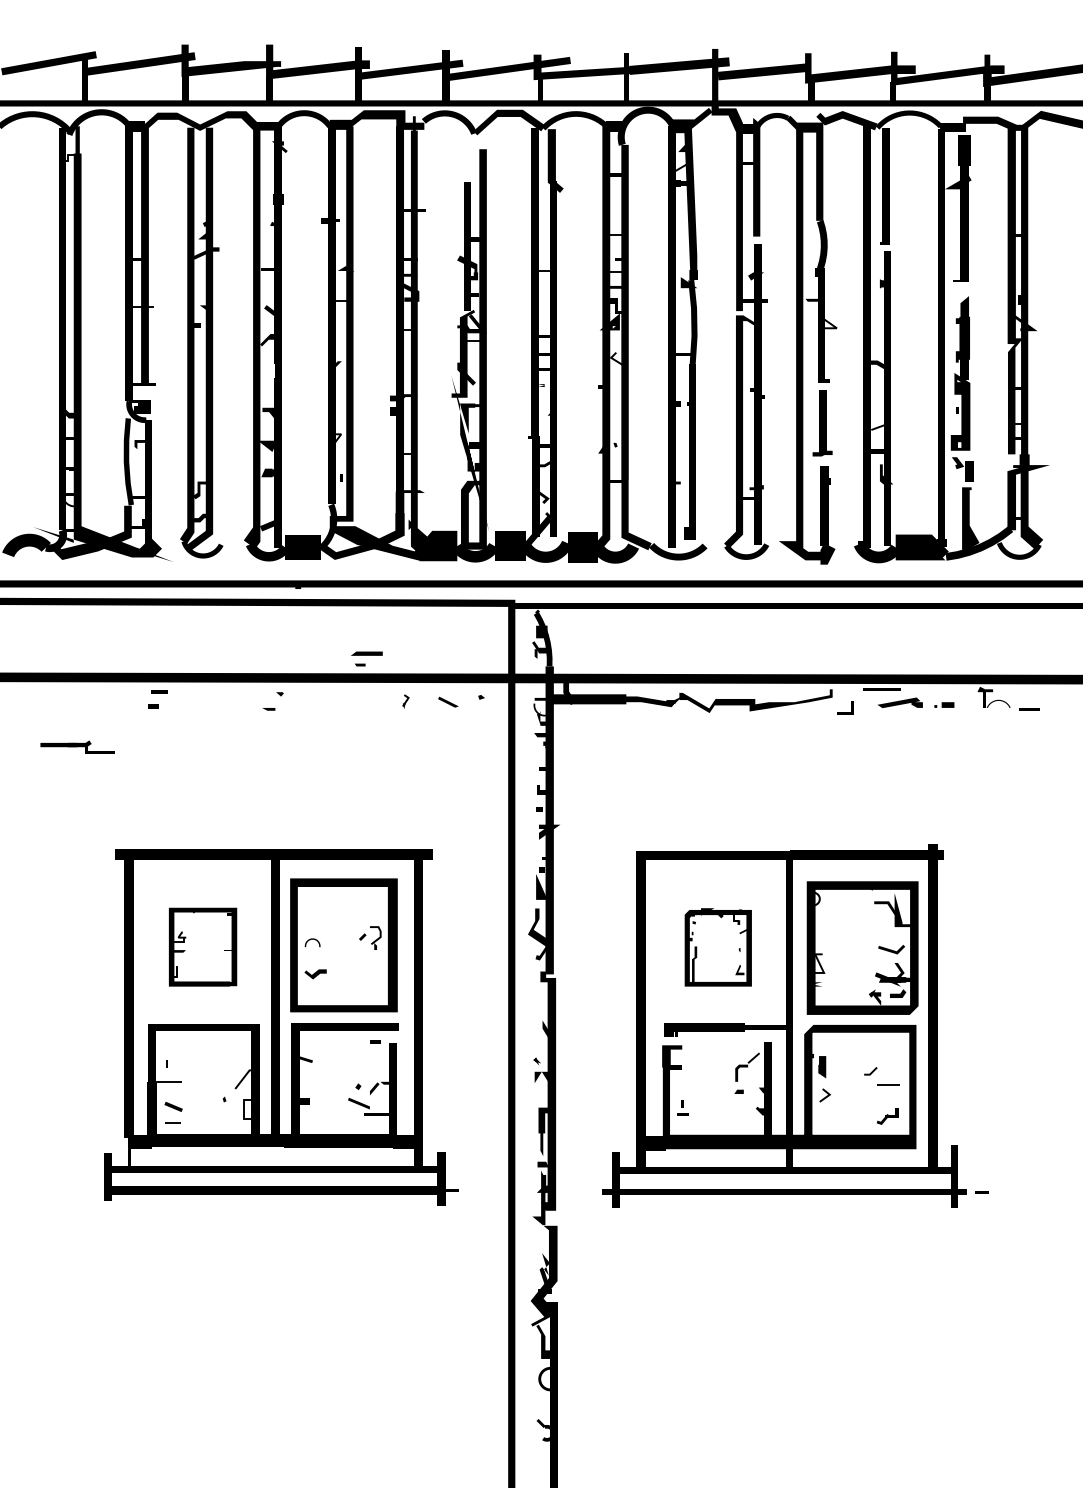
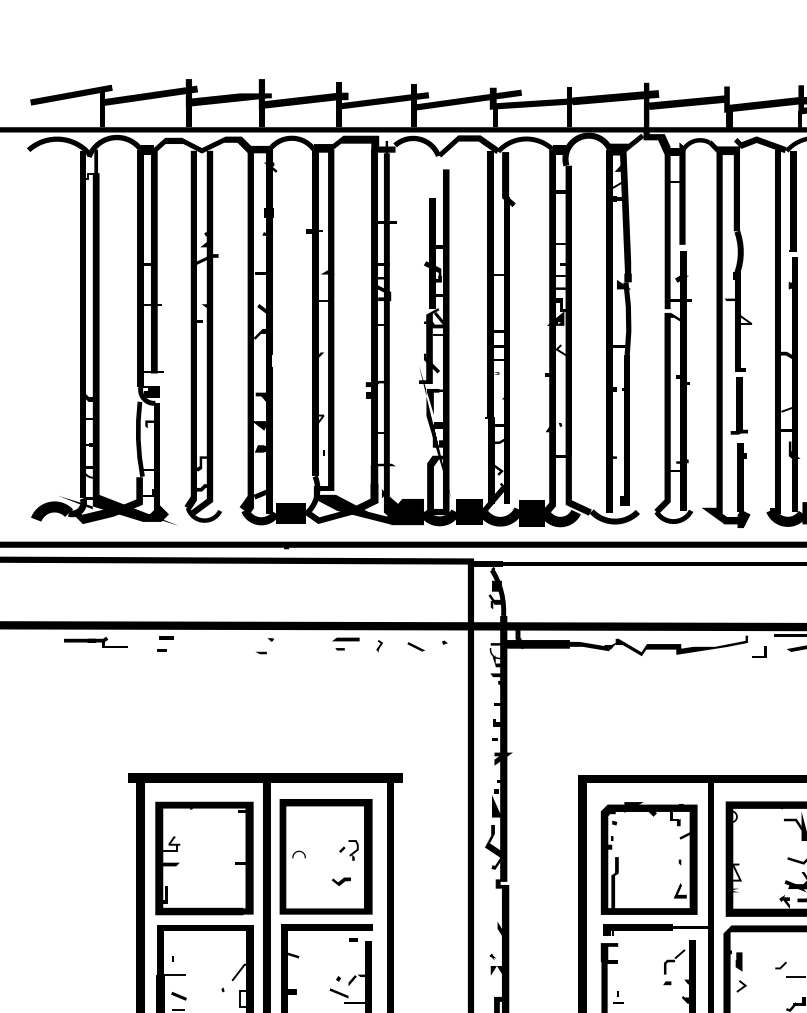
line: (366, 655) -> (345, 641), moved
part: (77, 746) -> (96, 641), moved
part: (202, 946) -> (203, 857), size x1.67
part: (718, 947) -> (649, 858), size x1.67
line: (315, 974) -> (341, 881), moved

